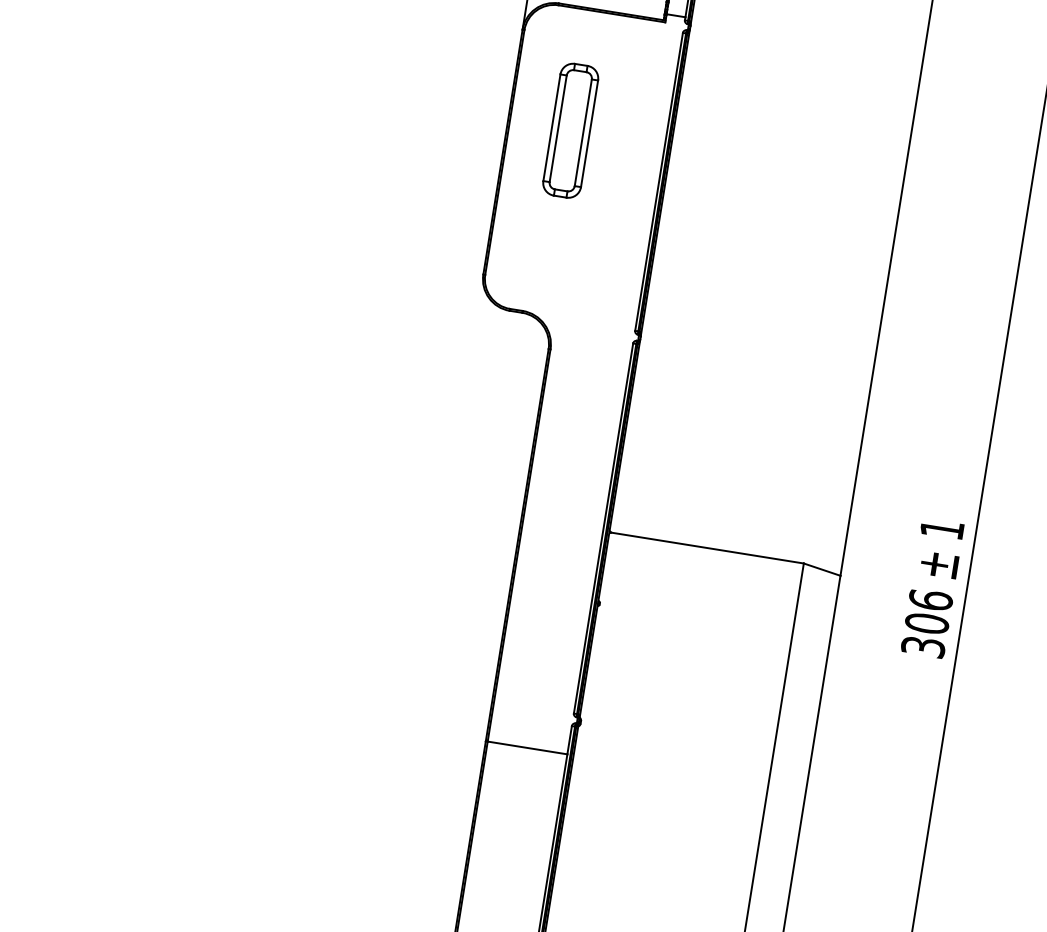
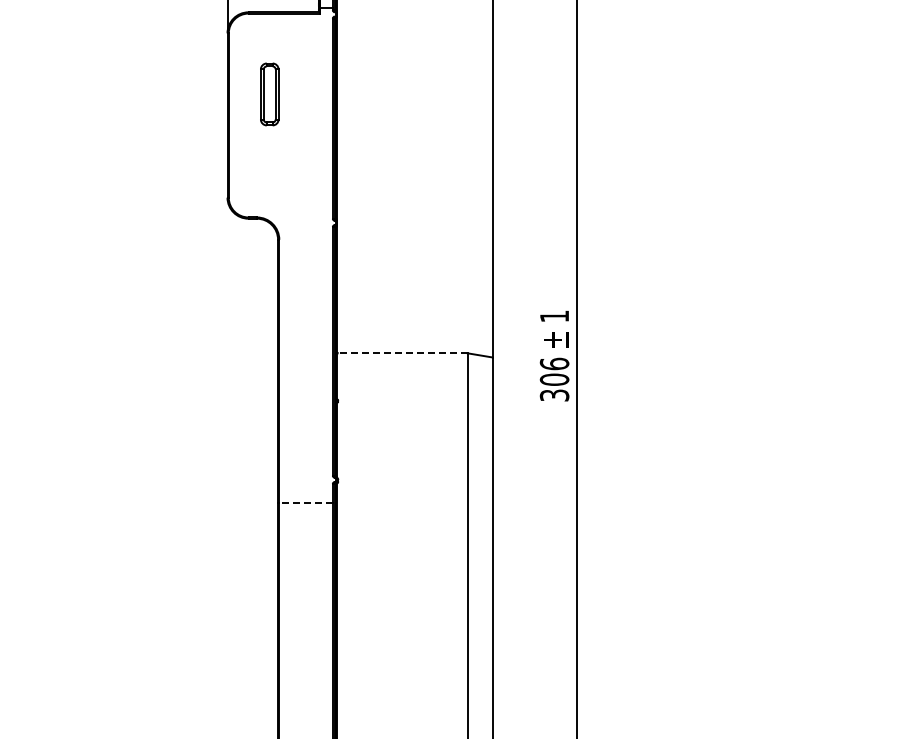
part: (570, 130) -> (269, 94), size x0.7
line: (706, 548) -> (402, 353), solid -> dashed
line: (528, 748) -> (306, 503), solid -> dashed

